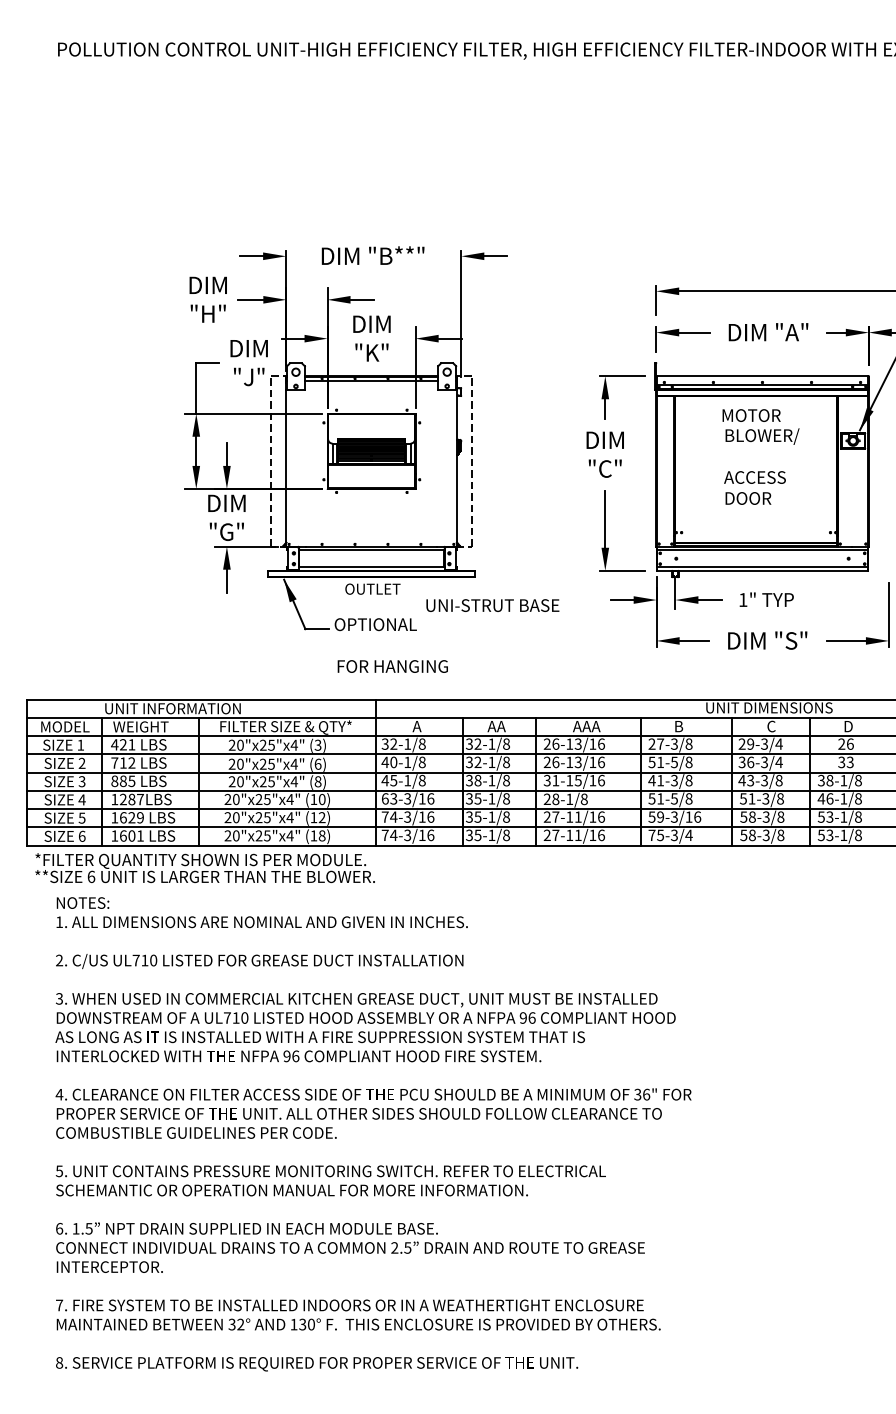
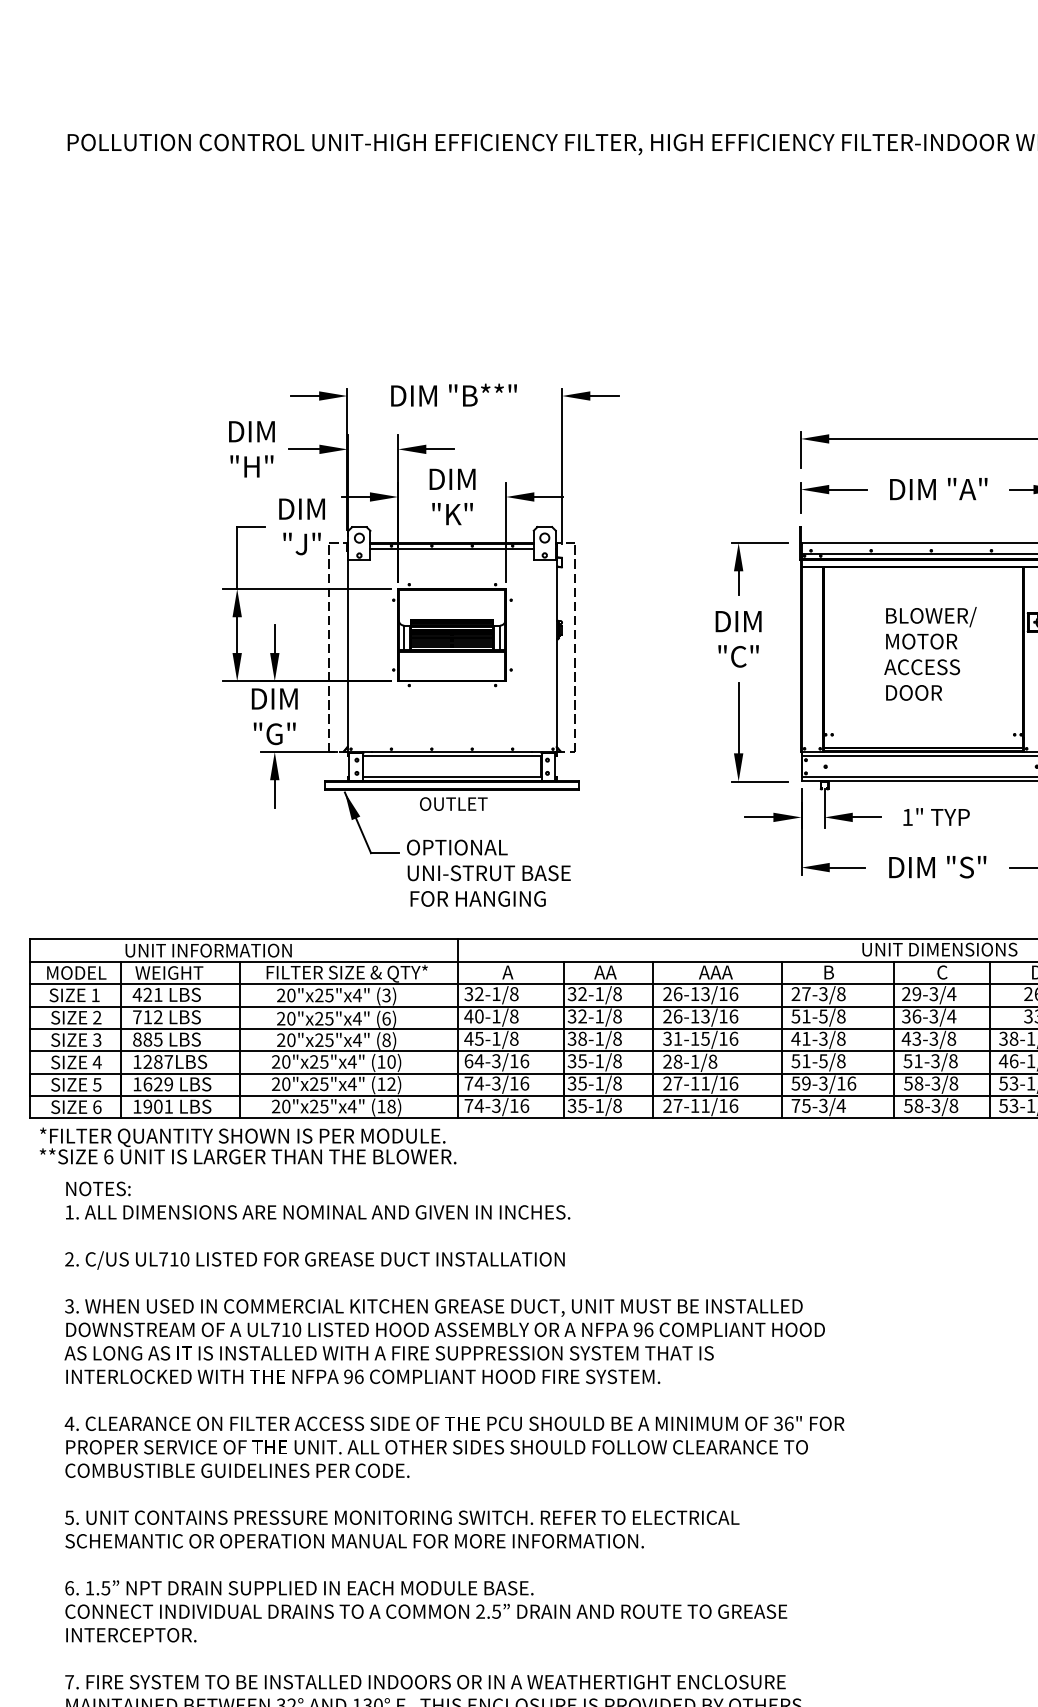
text: (751, 415) -> (921, 641), moved
text: (492, 605) -> (488, 873), moved
text: (393, 798) -> (478, 1060), 63-3/16 -> 64-3/16
text: (122, 835) -> (146, 1106), 1601 -> 1901

